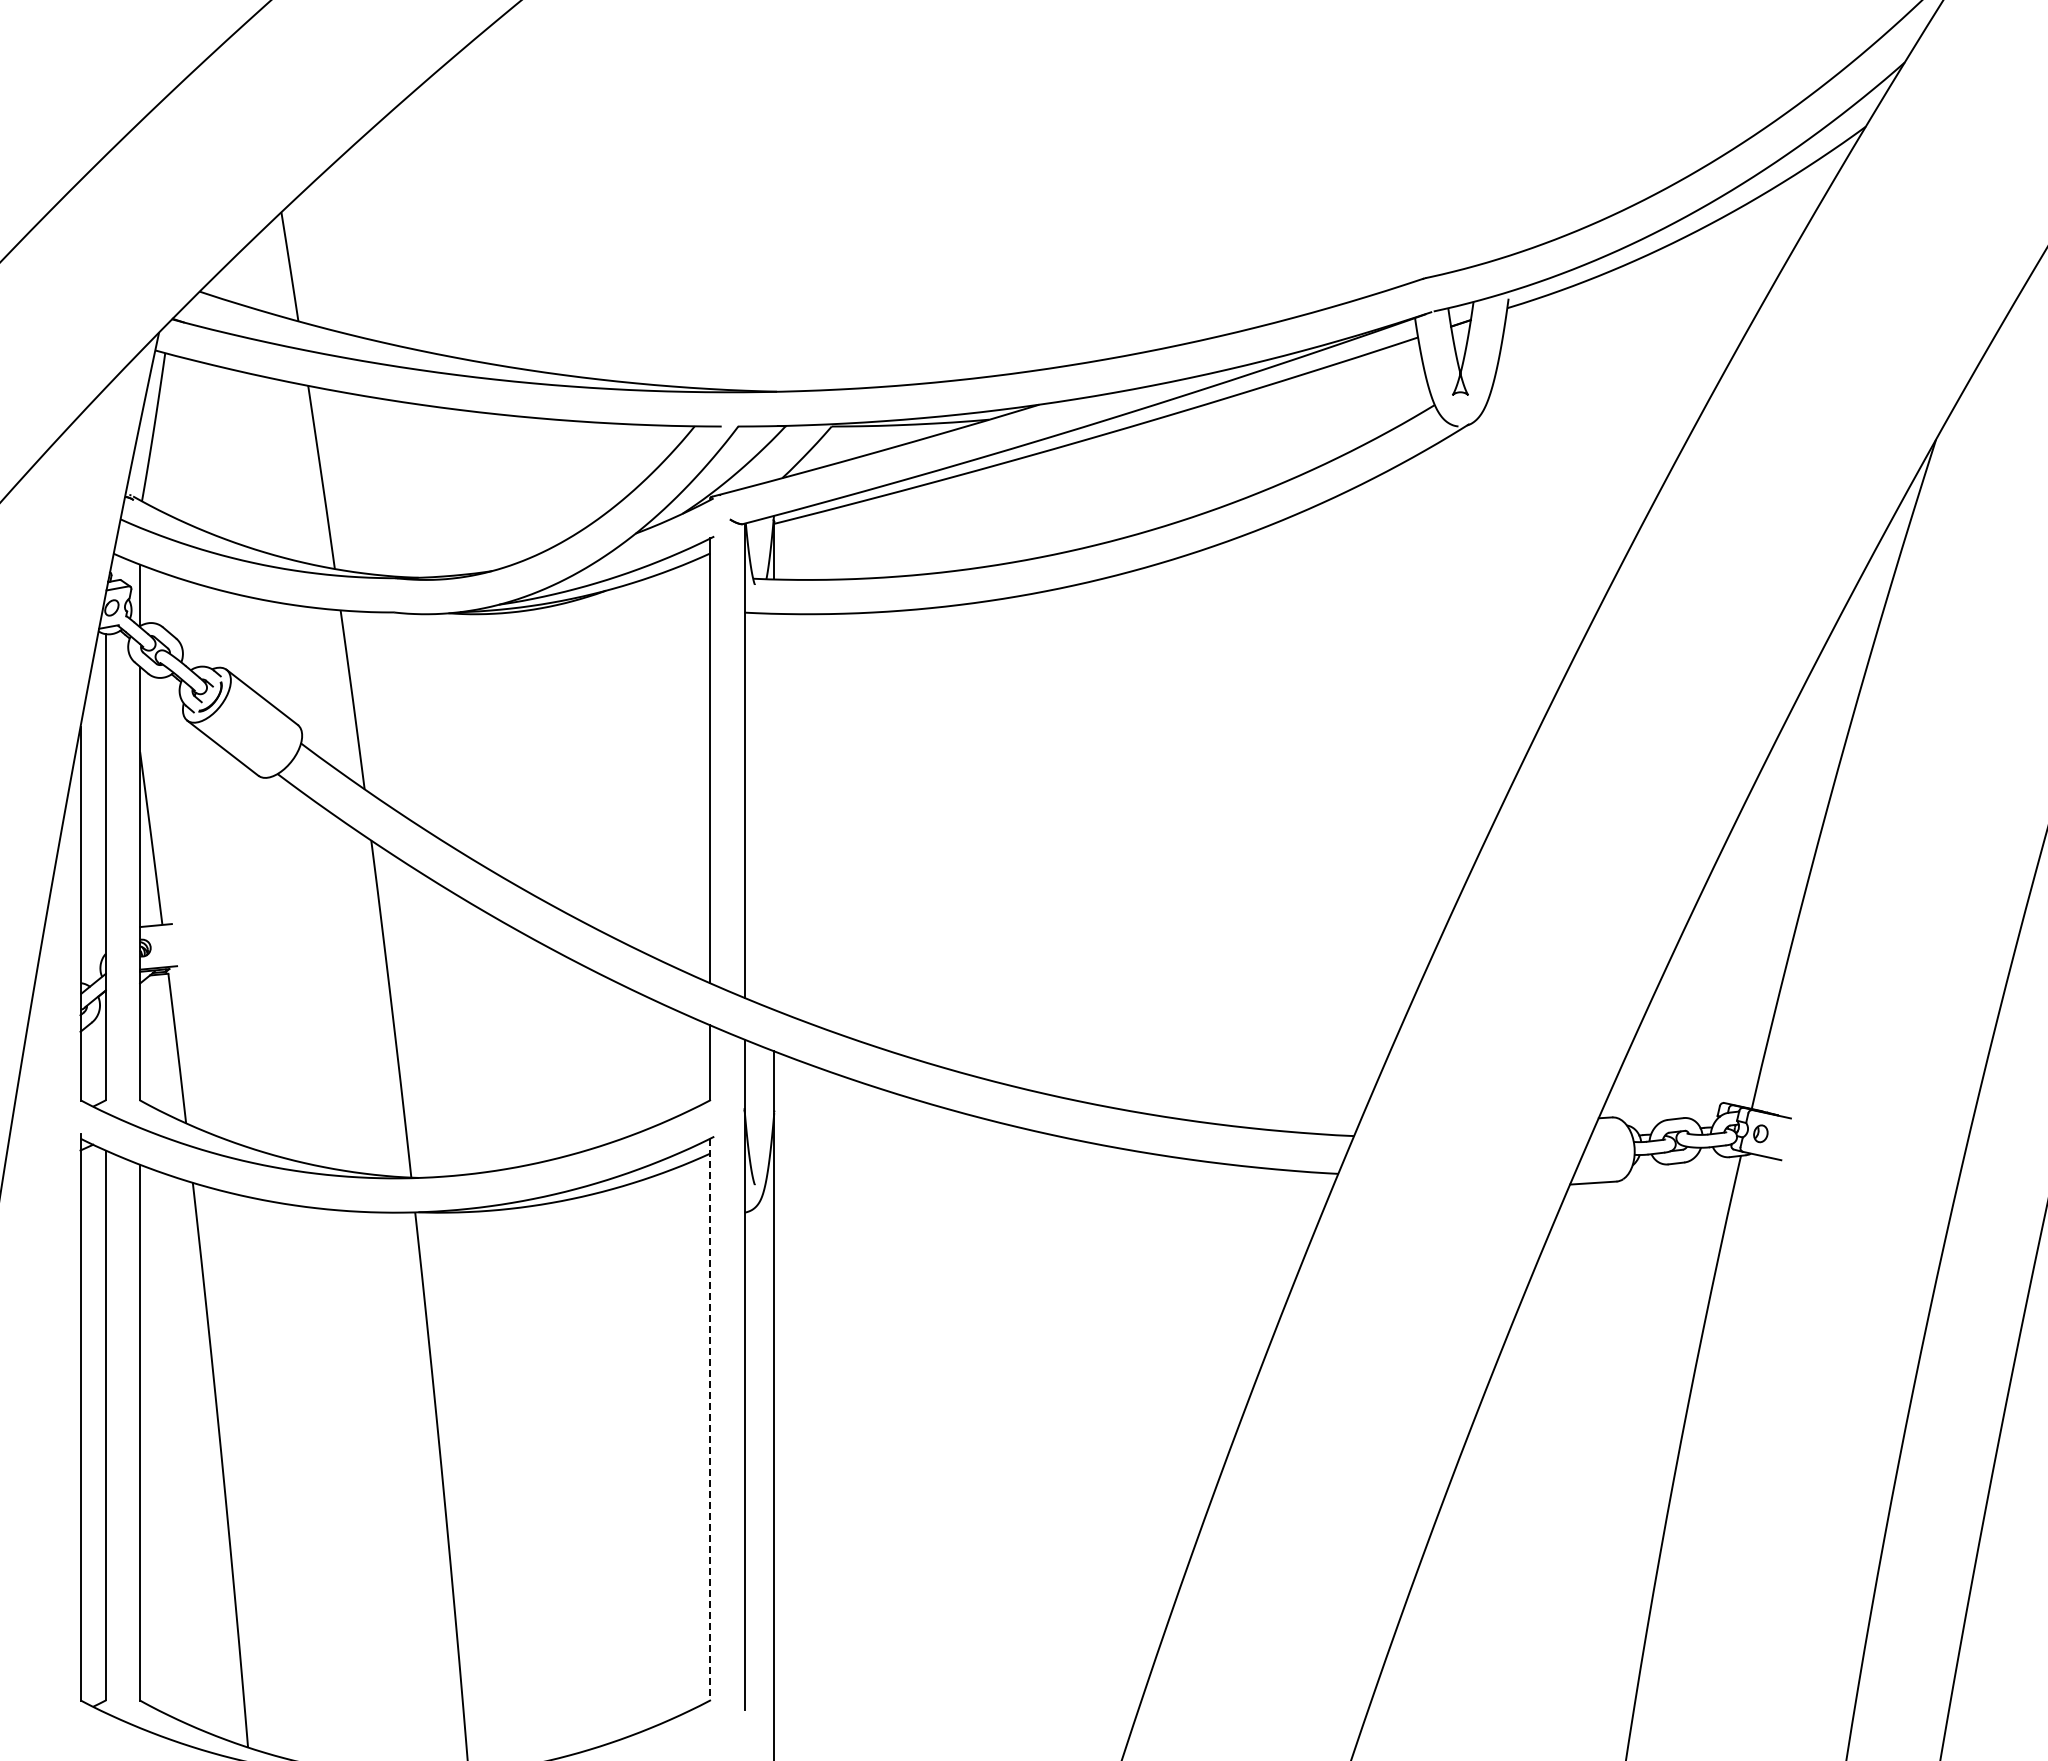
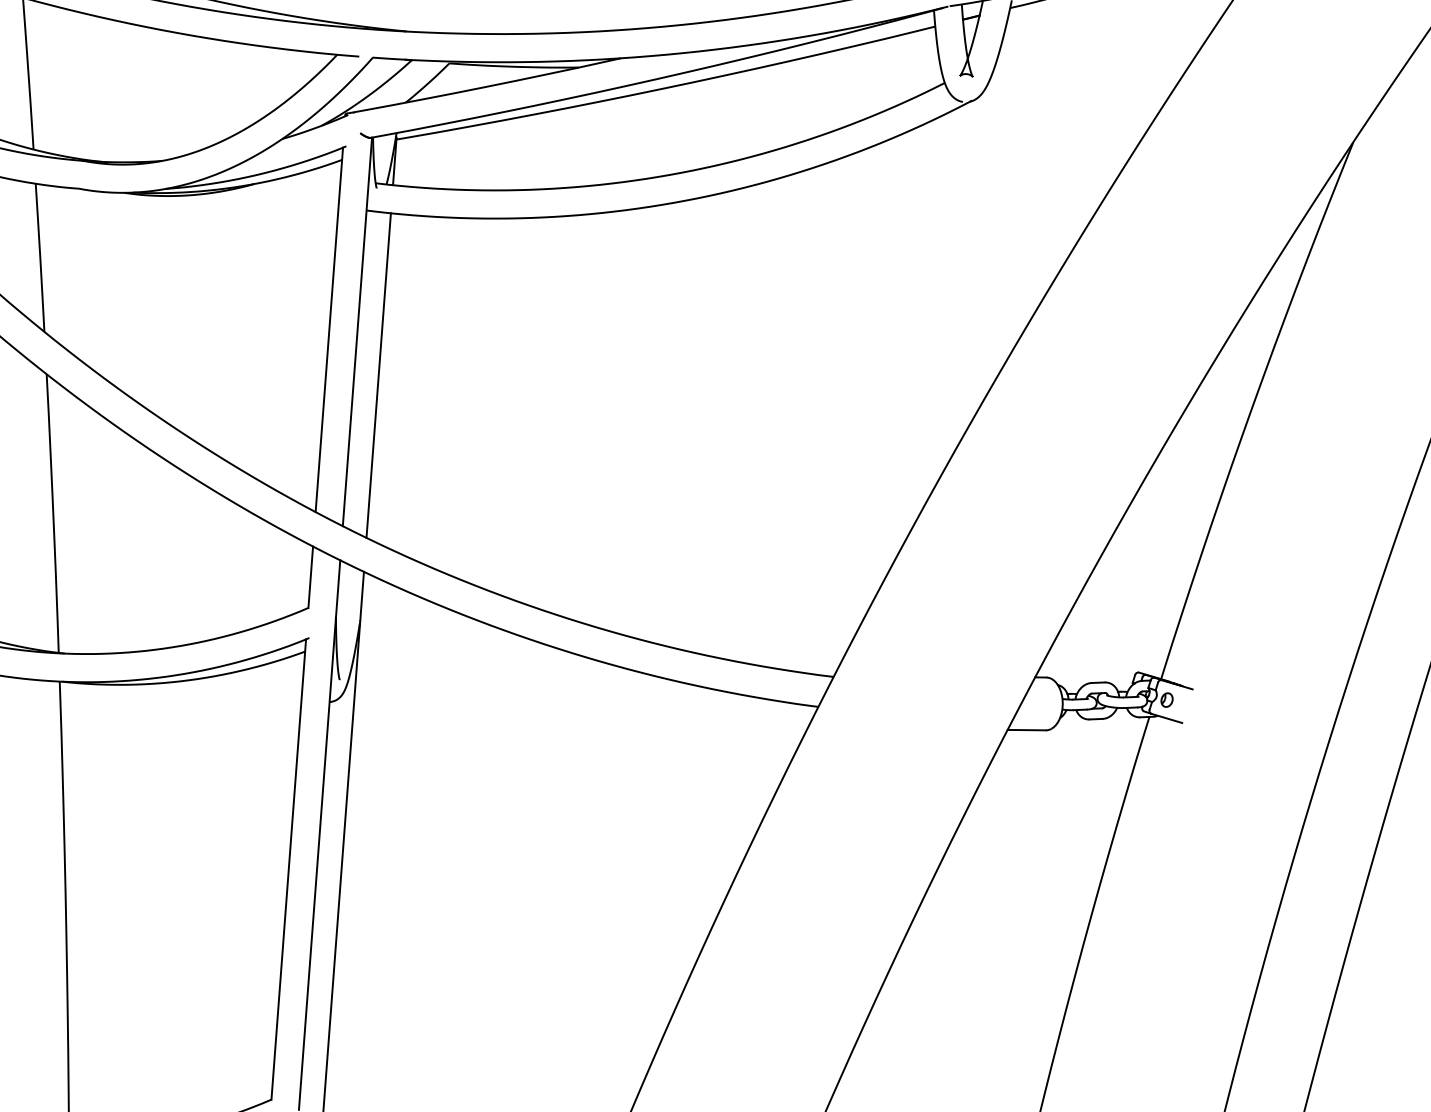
line: (774, 811) -> (378, 375), added
line: (710, 1419) -> (288, 869), dashed -> solid

